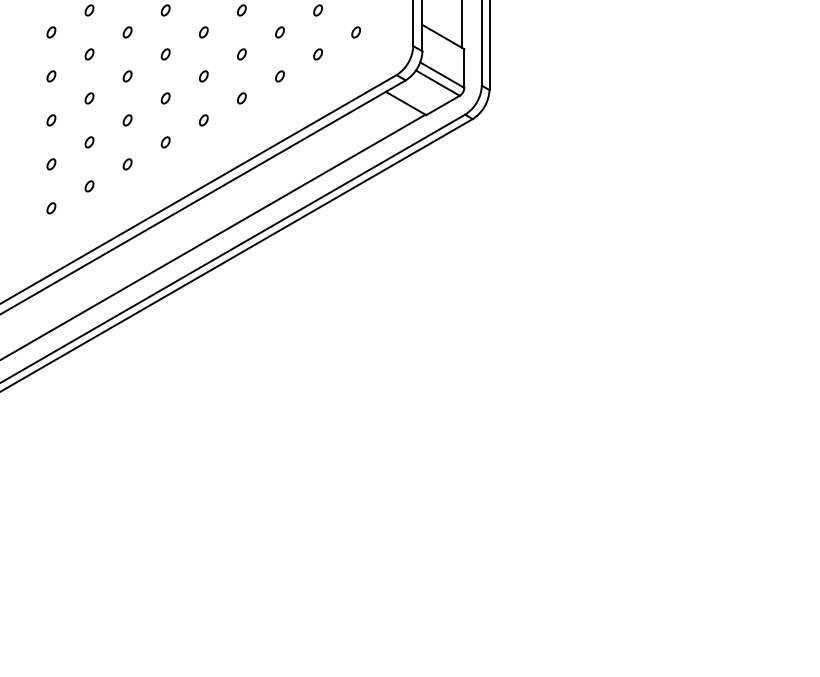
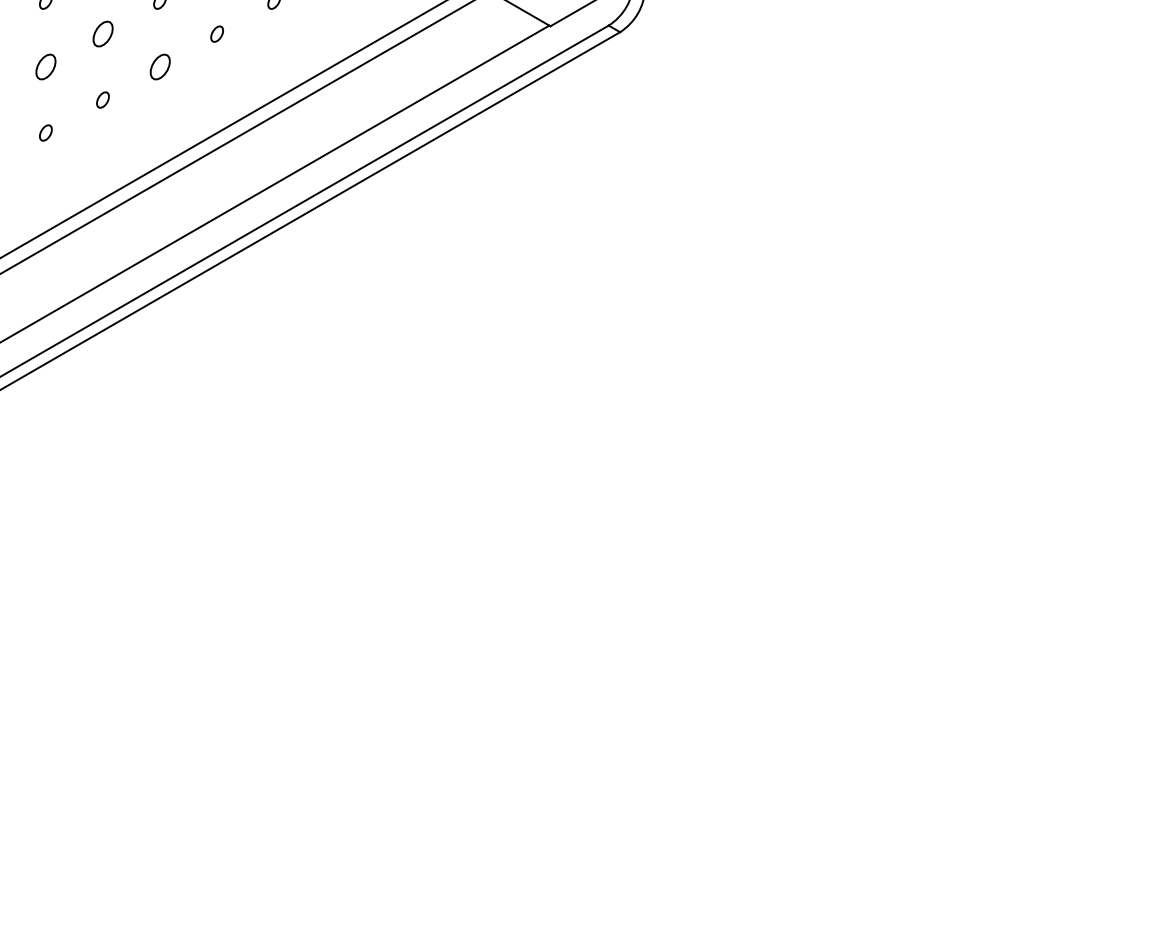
part: (127, 120) -> (102, 34), size x1.6
part: (89, 142) -> (45, 67), size x1.6
part: (165, 142) -> (159, 67), size x1.6

